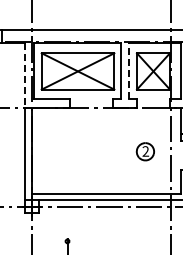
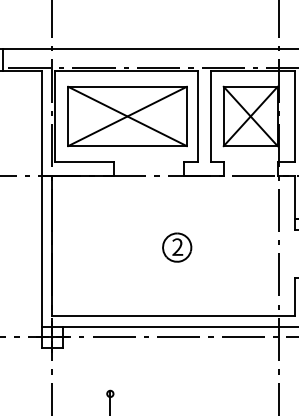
line: (129, 70) -> (211, 114), dashed -> solid
line: (25, 76) -> (41, 124), dashed -> solid
part: (144, 151) -> (175, 247), moved

